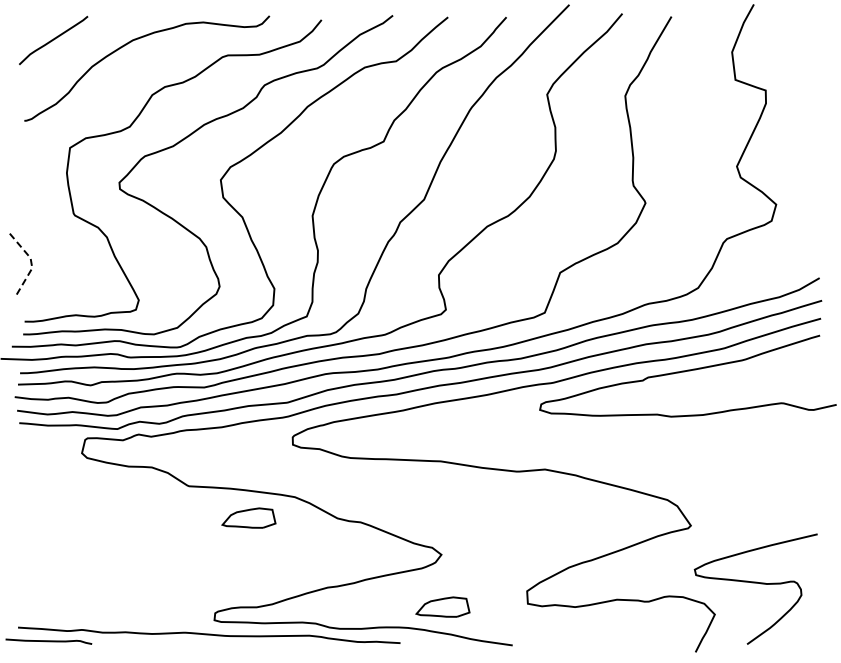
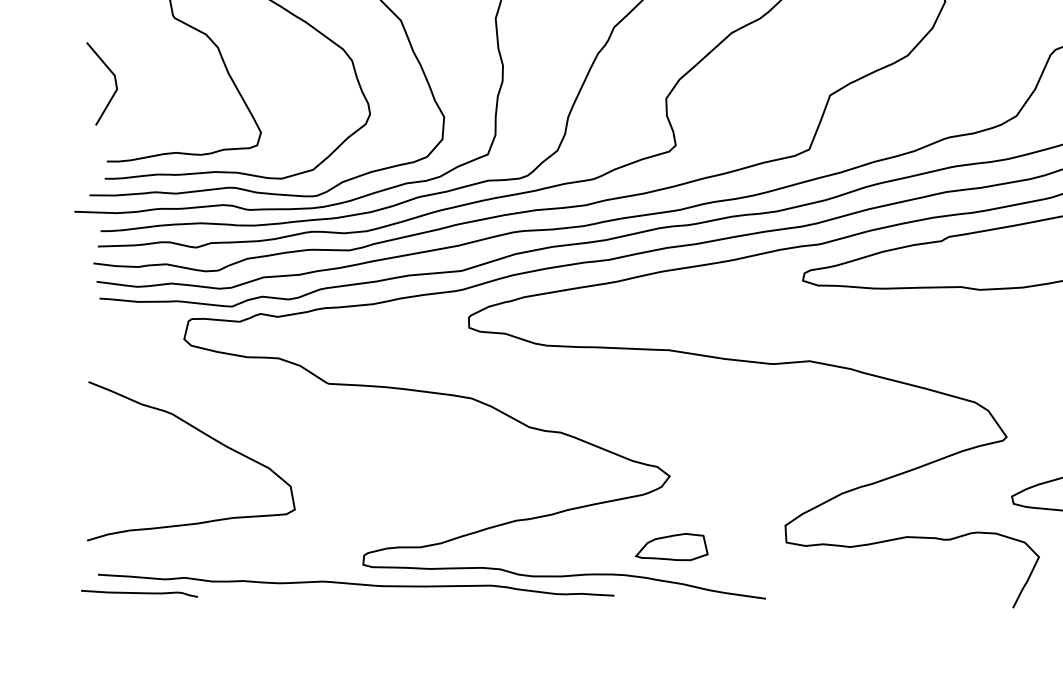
line: (31, 262) -> (116, 81), dashed -> solid
part: (248, 517) -> (409, 426), removed
curve: (98, 525) -> (206, 436), added

